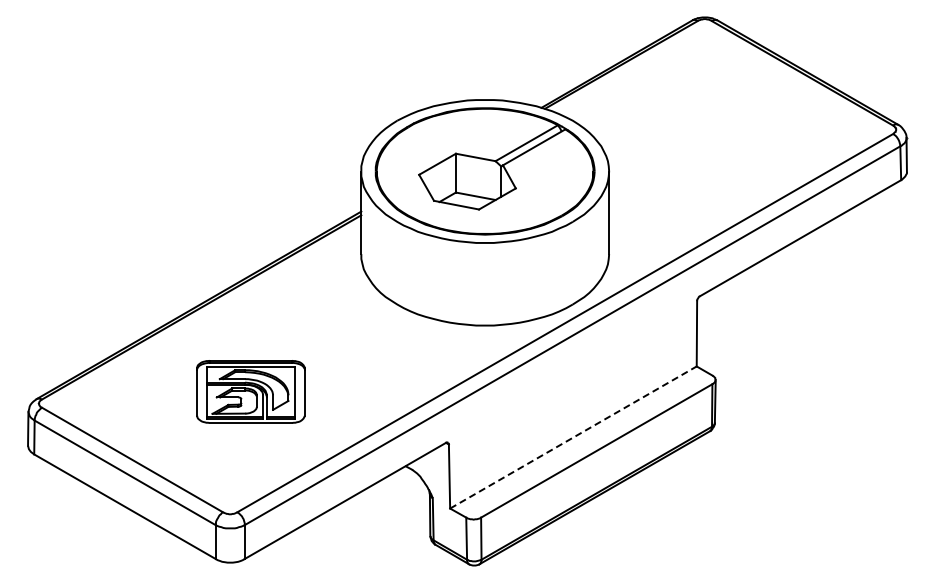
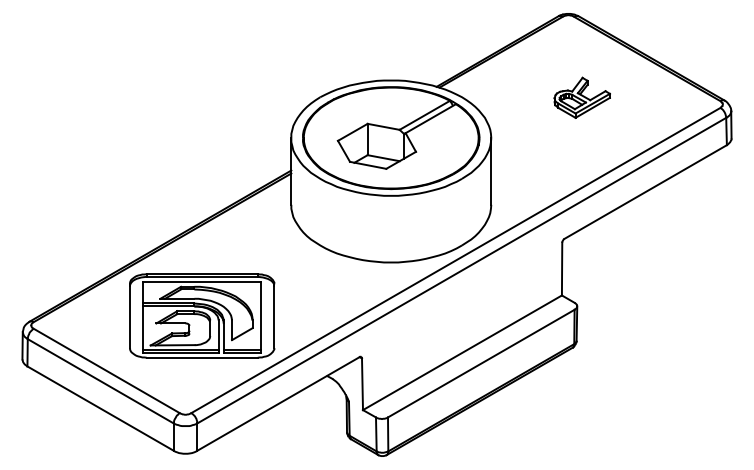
part: (721, 121) -> (581, 97), added
part: (250, 391) -> (201, 315), size x1.67
line: (573, 437) -> (462, 352), dashed -> solid

